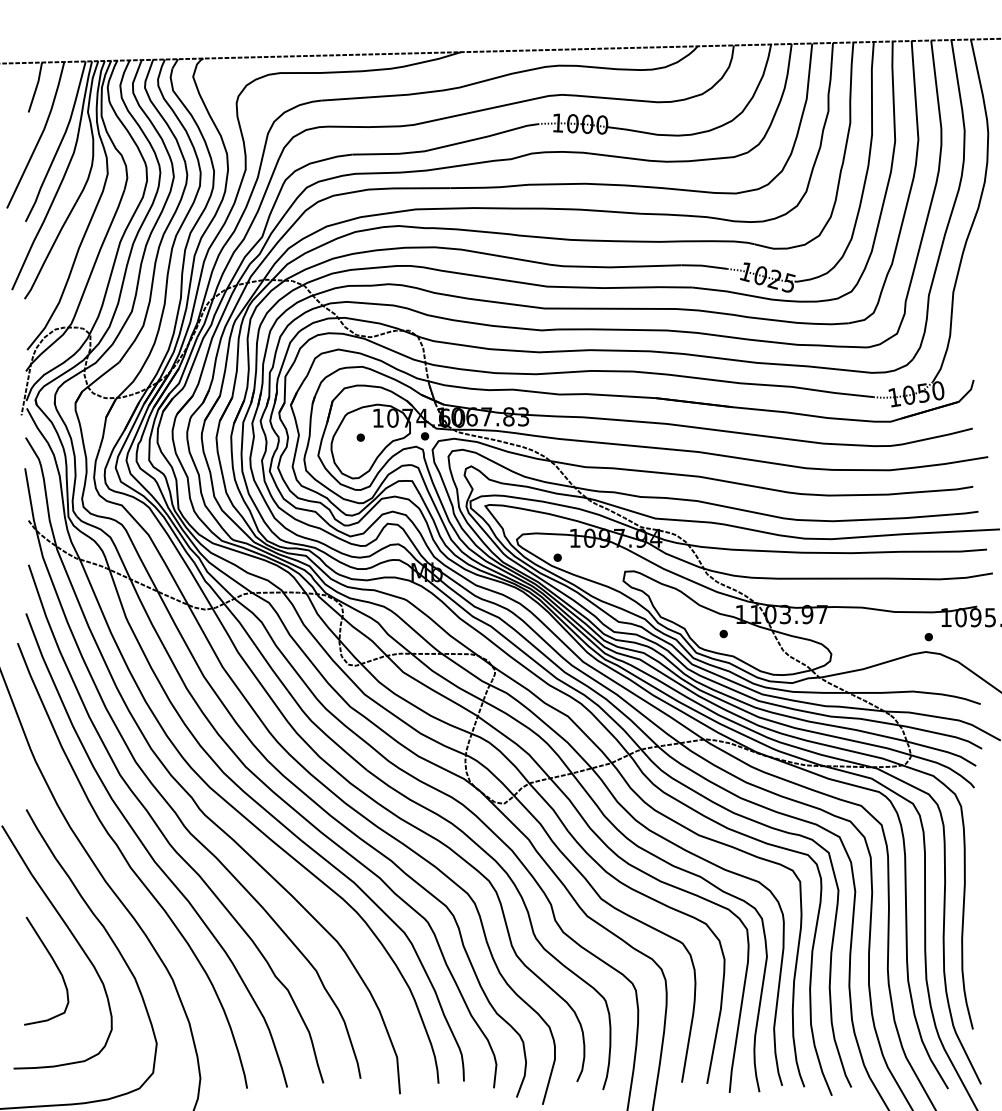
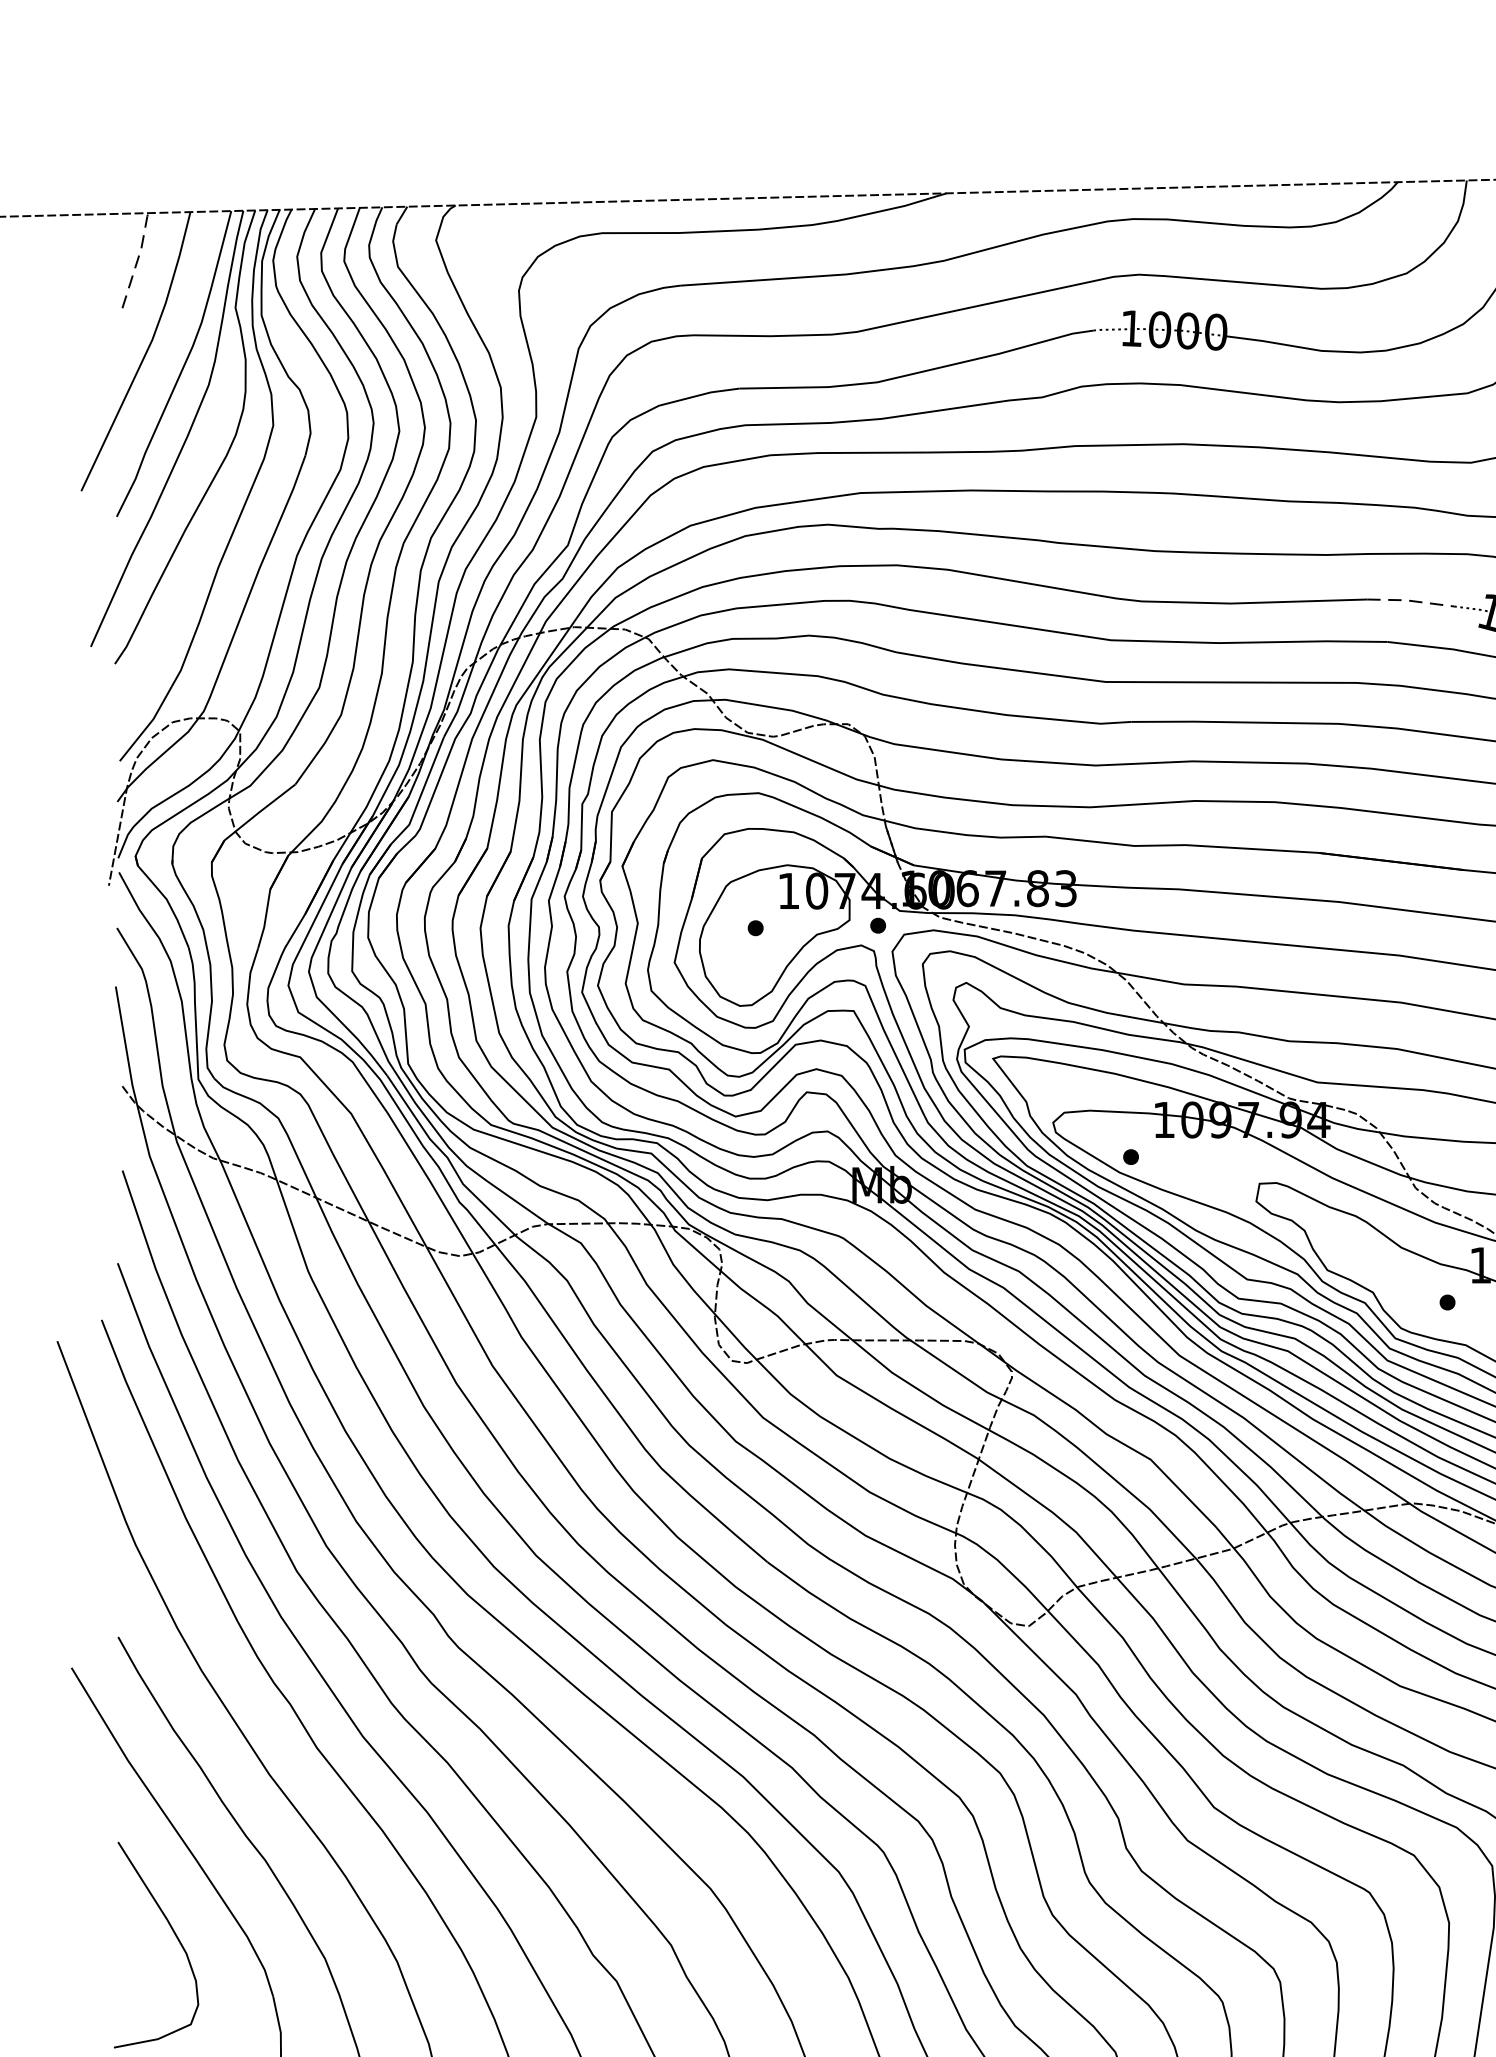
line: (37, 85) -> (139, 256), solid -> dashed
line: (703, 265) -> (1408, 599), solid -> dashed

